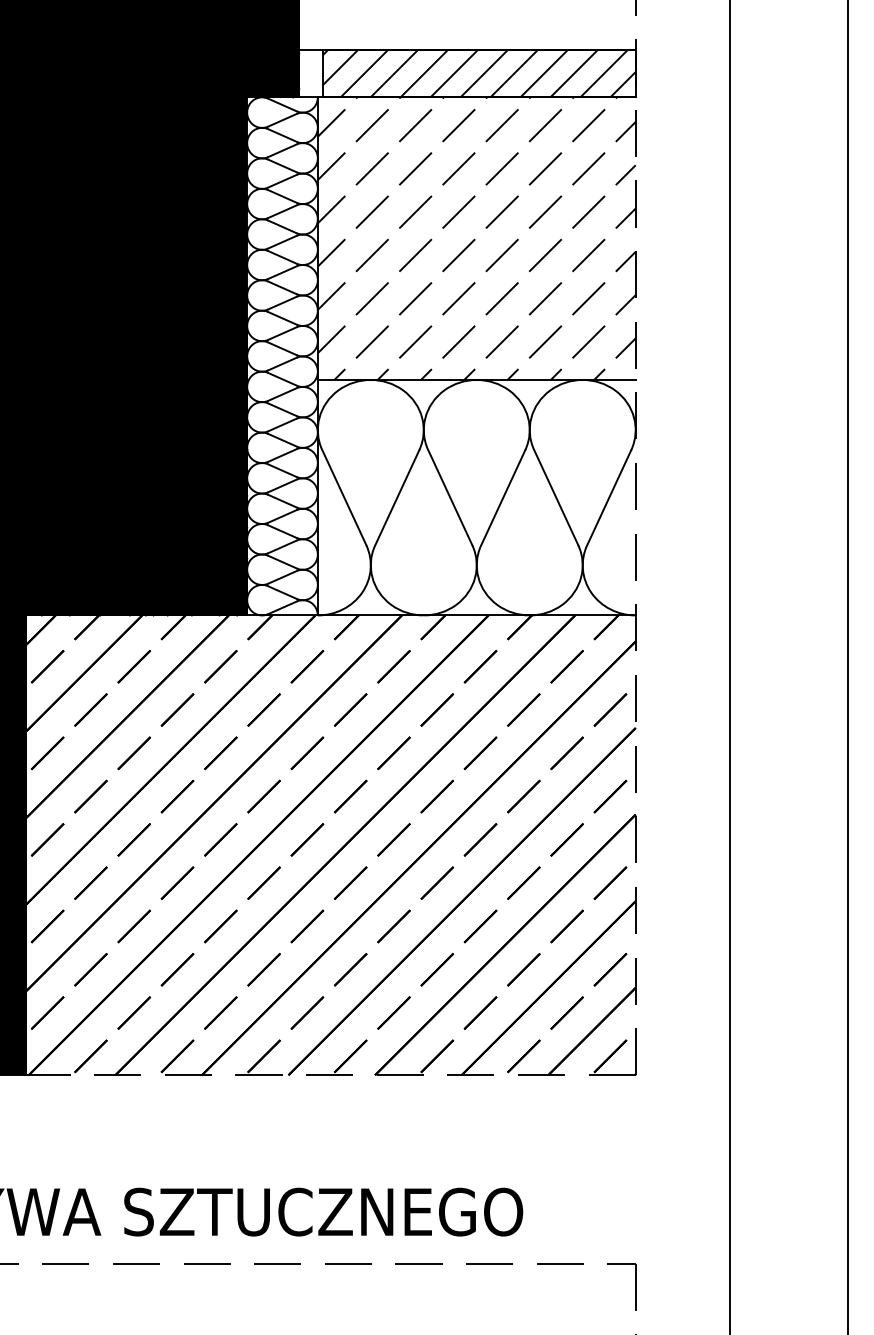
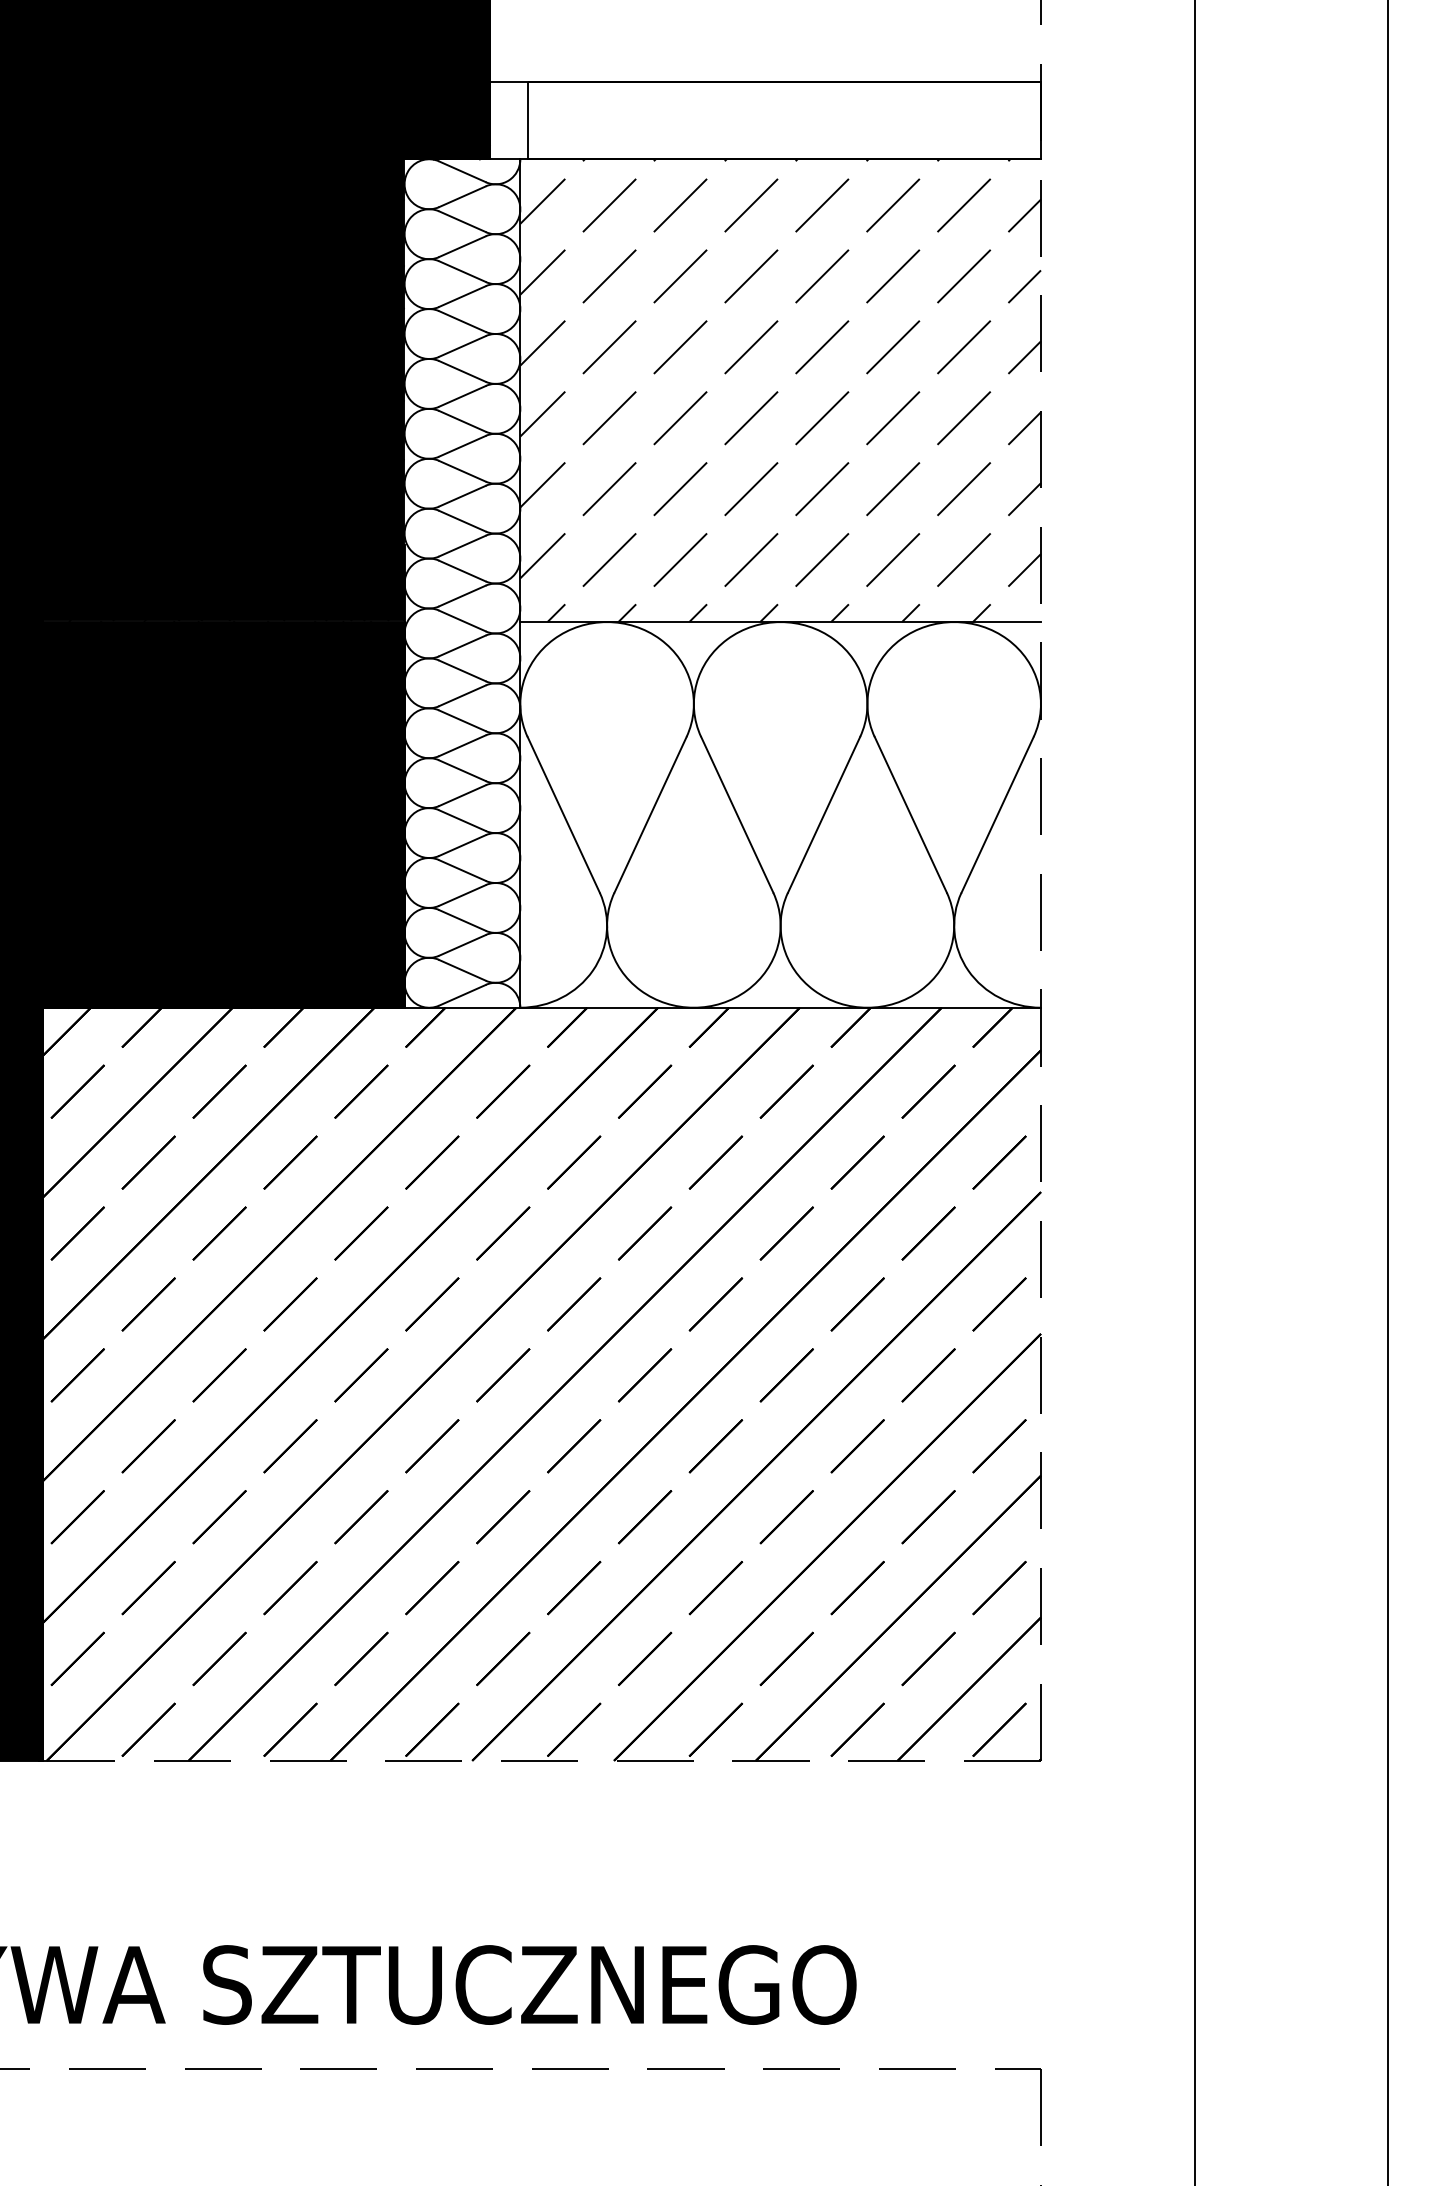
hatch: (478, 73) -> (783, 120), removed

